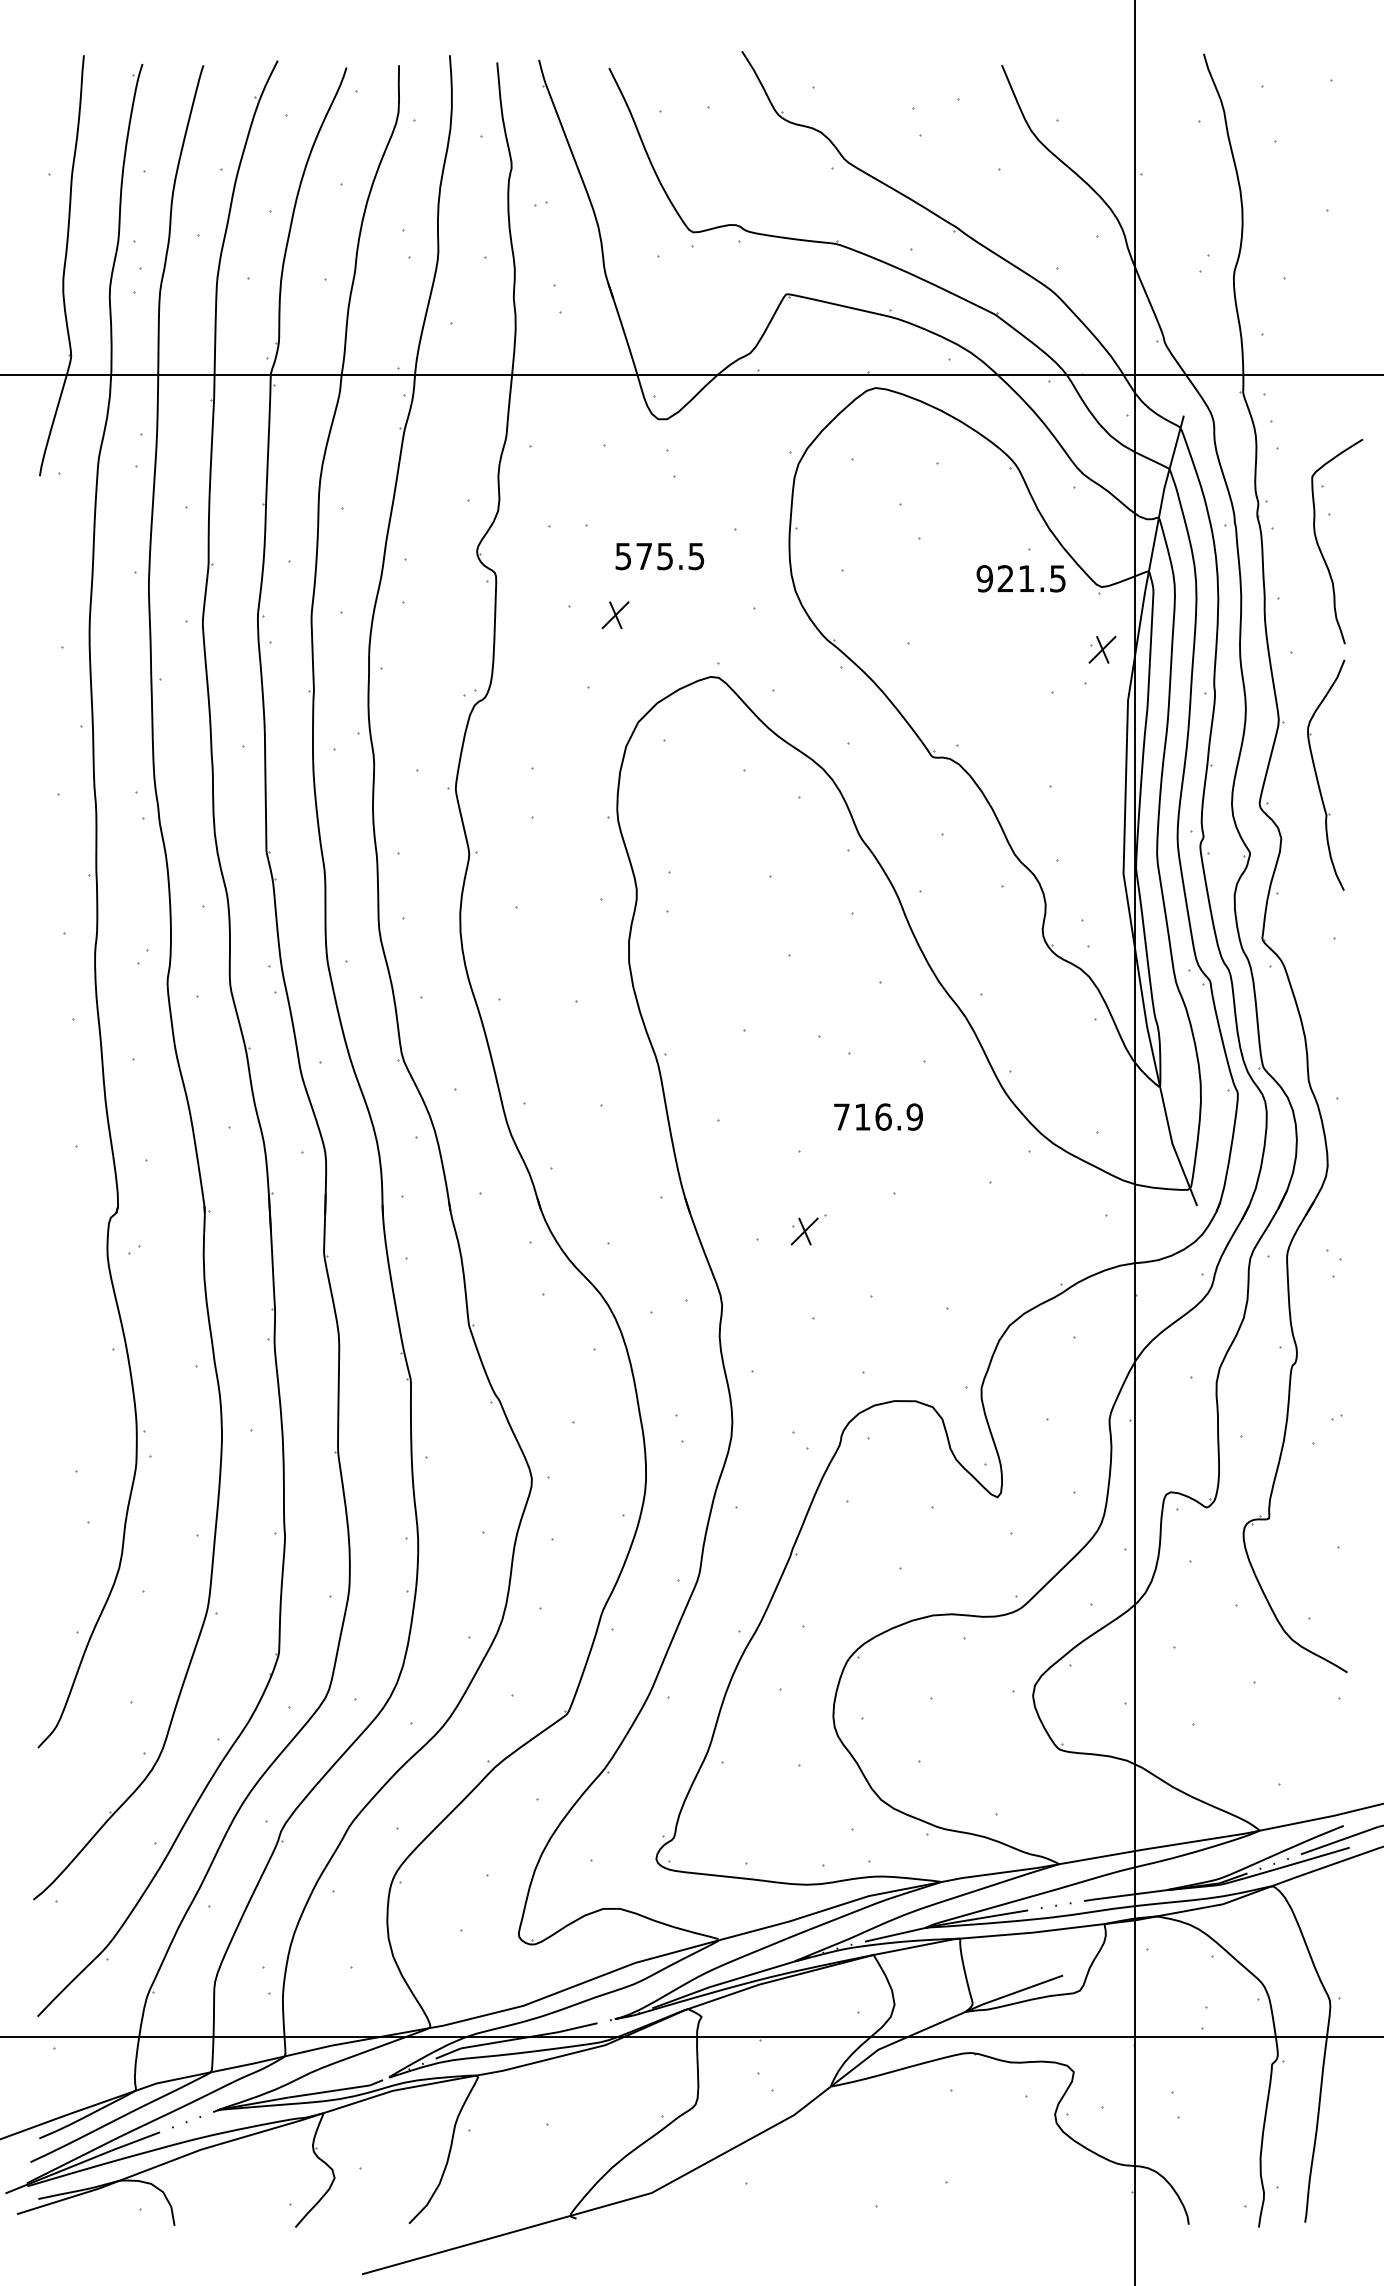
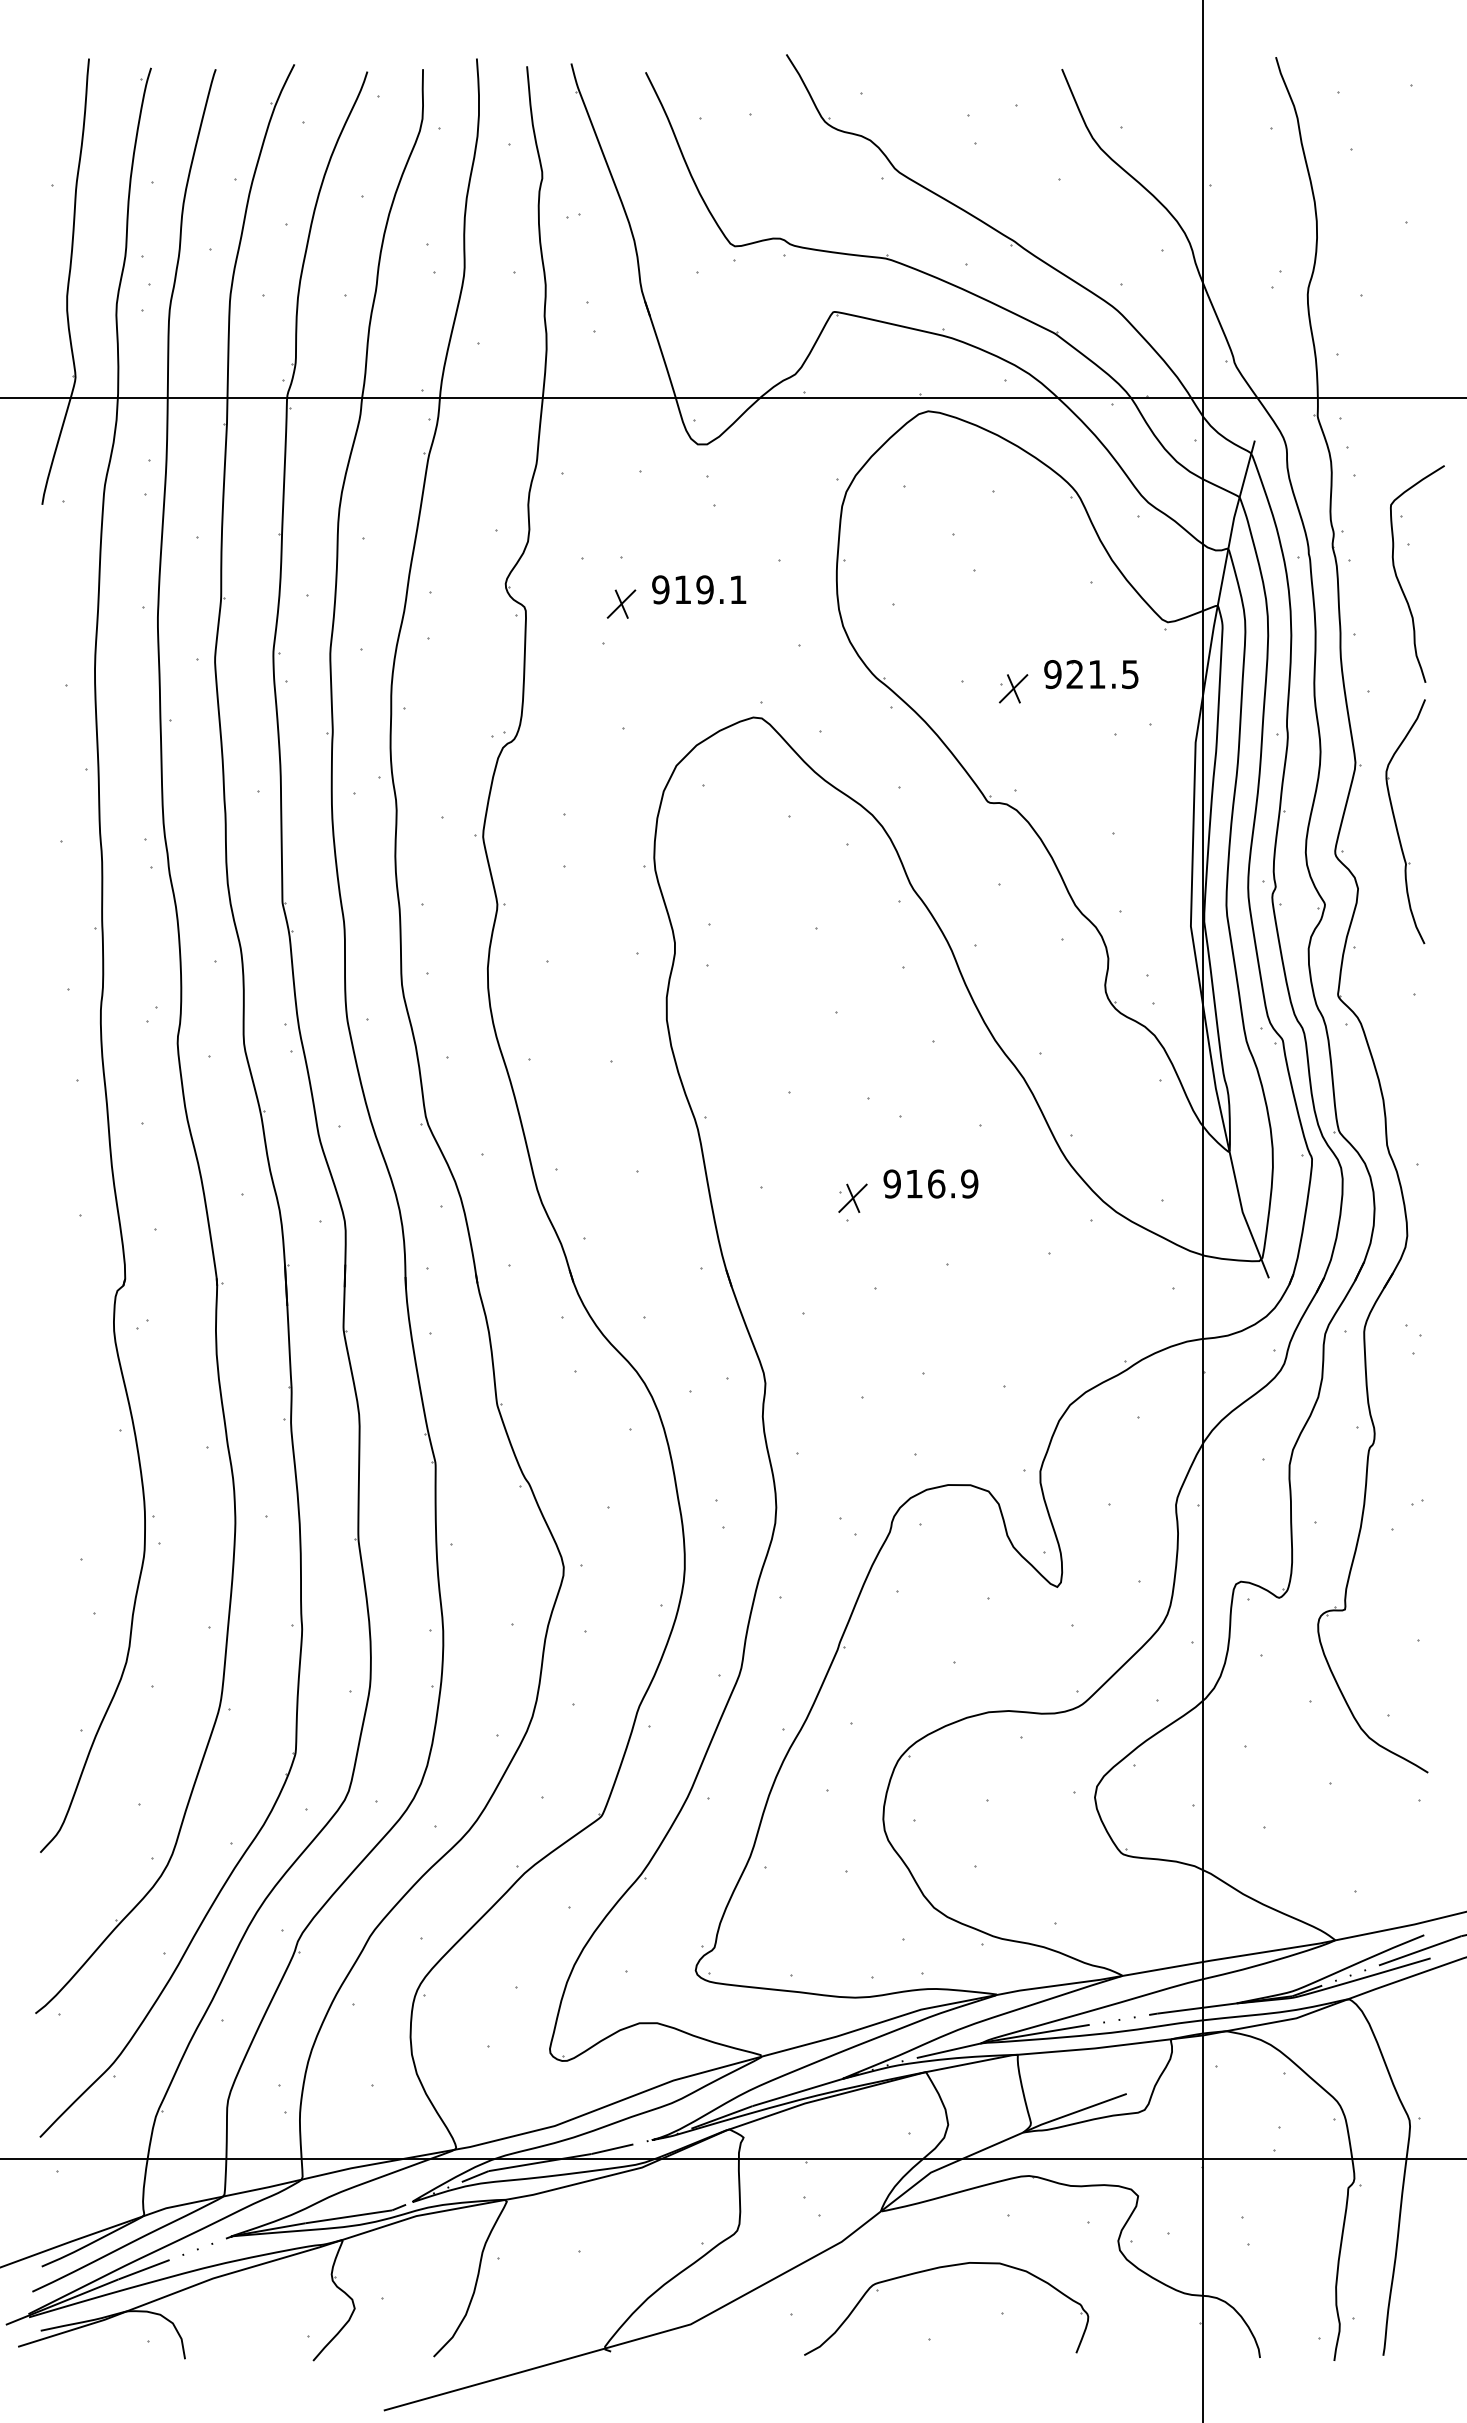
text: (659, 556) -> (699, 589), 575.5 -> 919.1
part: (1021, 578) -> (1091, 674), moved
part: (615, 614) -> (621, 603), moved
part: (1102, 649) -> (1013, 688), moved
text: (841, 1116) -> (891, 1183), 716.9 -> 916.9
part: (804, 1230) -> (852, 1197), moved
part: (883, 2141) -> (936, 2269), added

